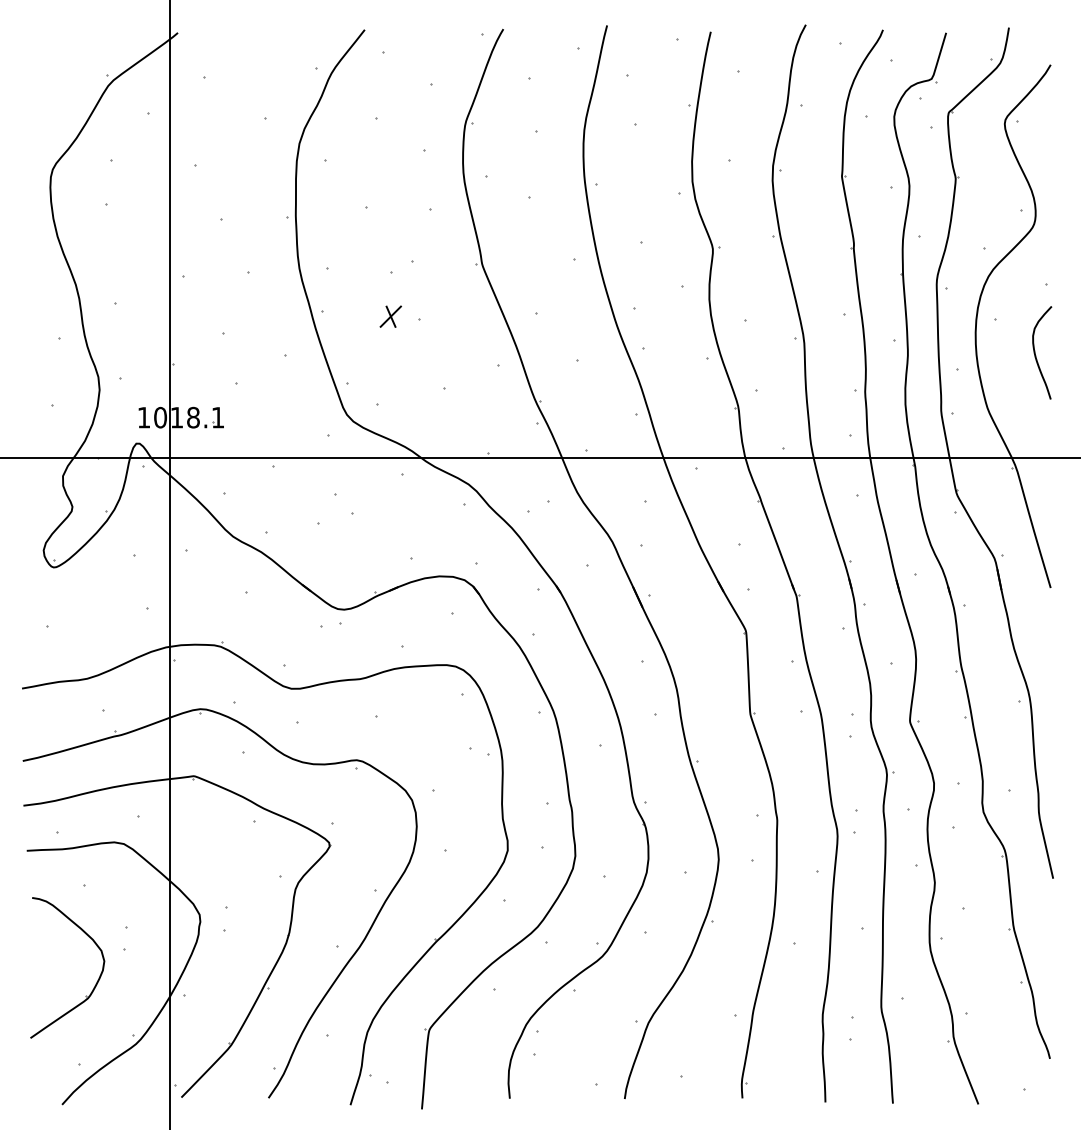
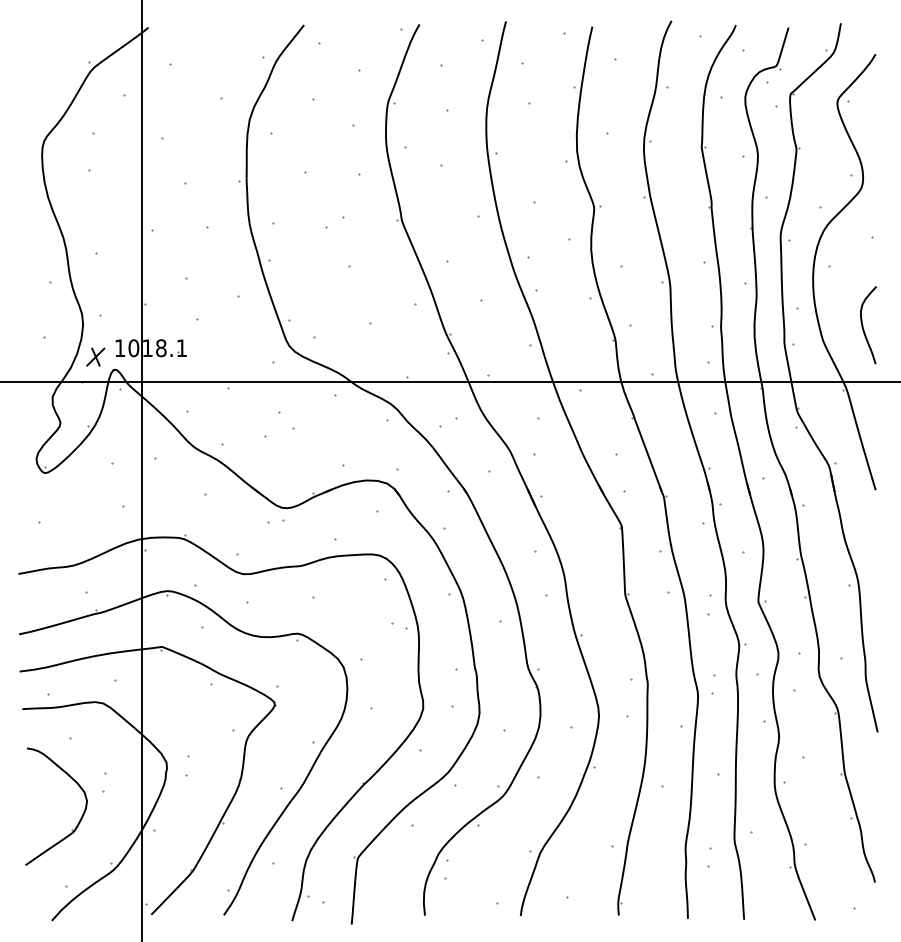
part: (390, 315) -> (95, 356), moved
curve: (1036, 353) -> (863, 325), moved

